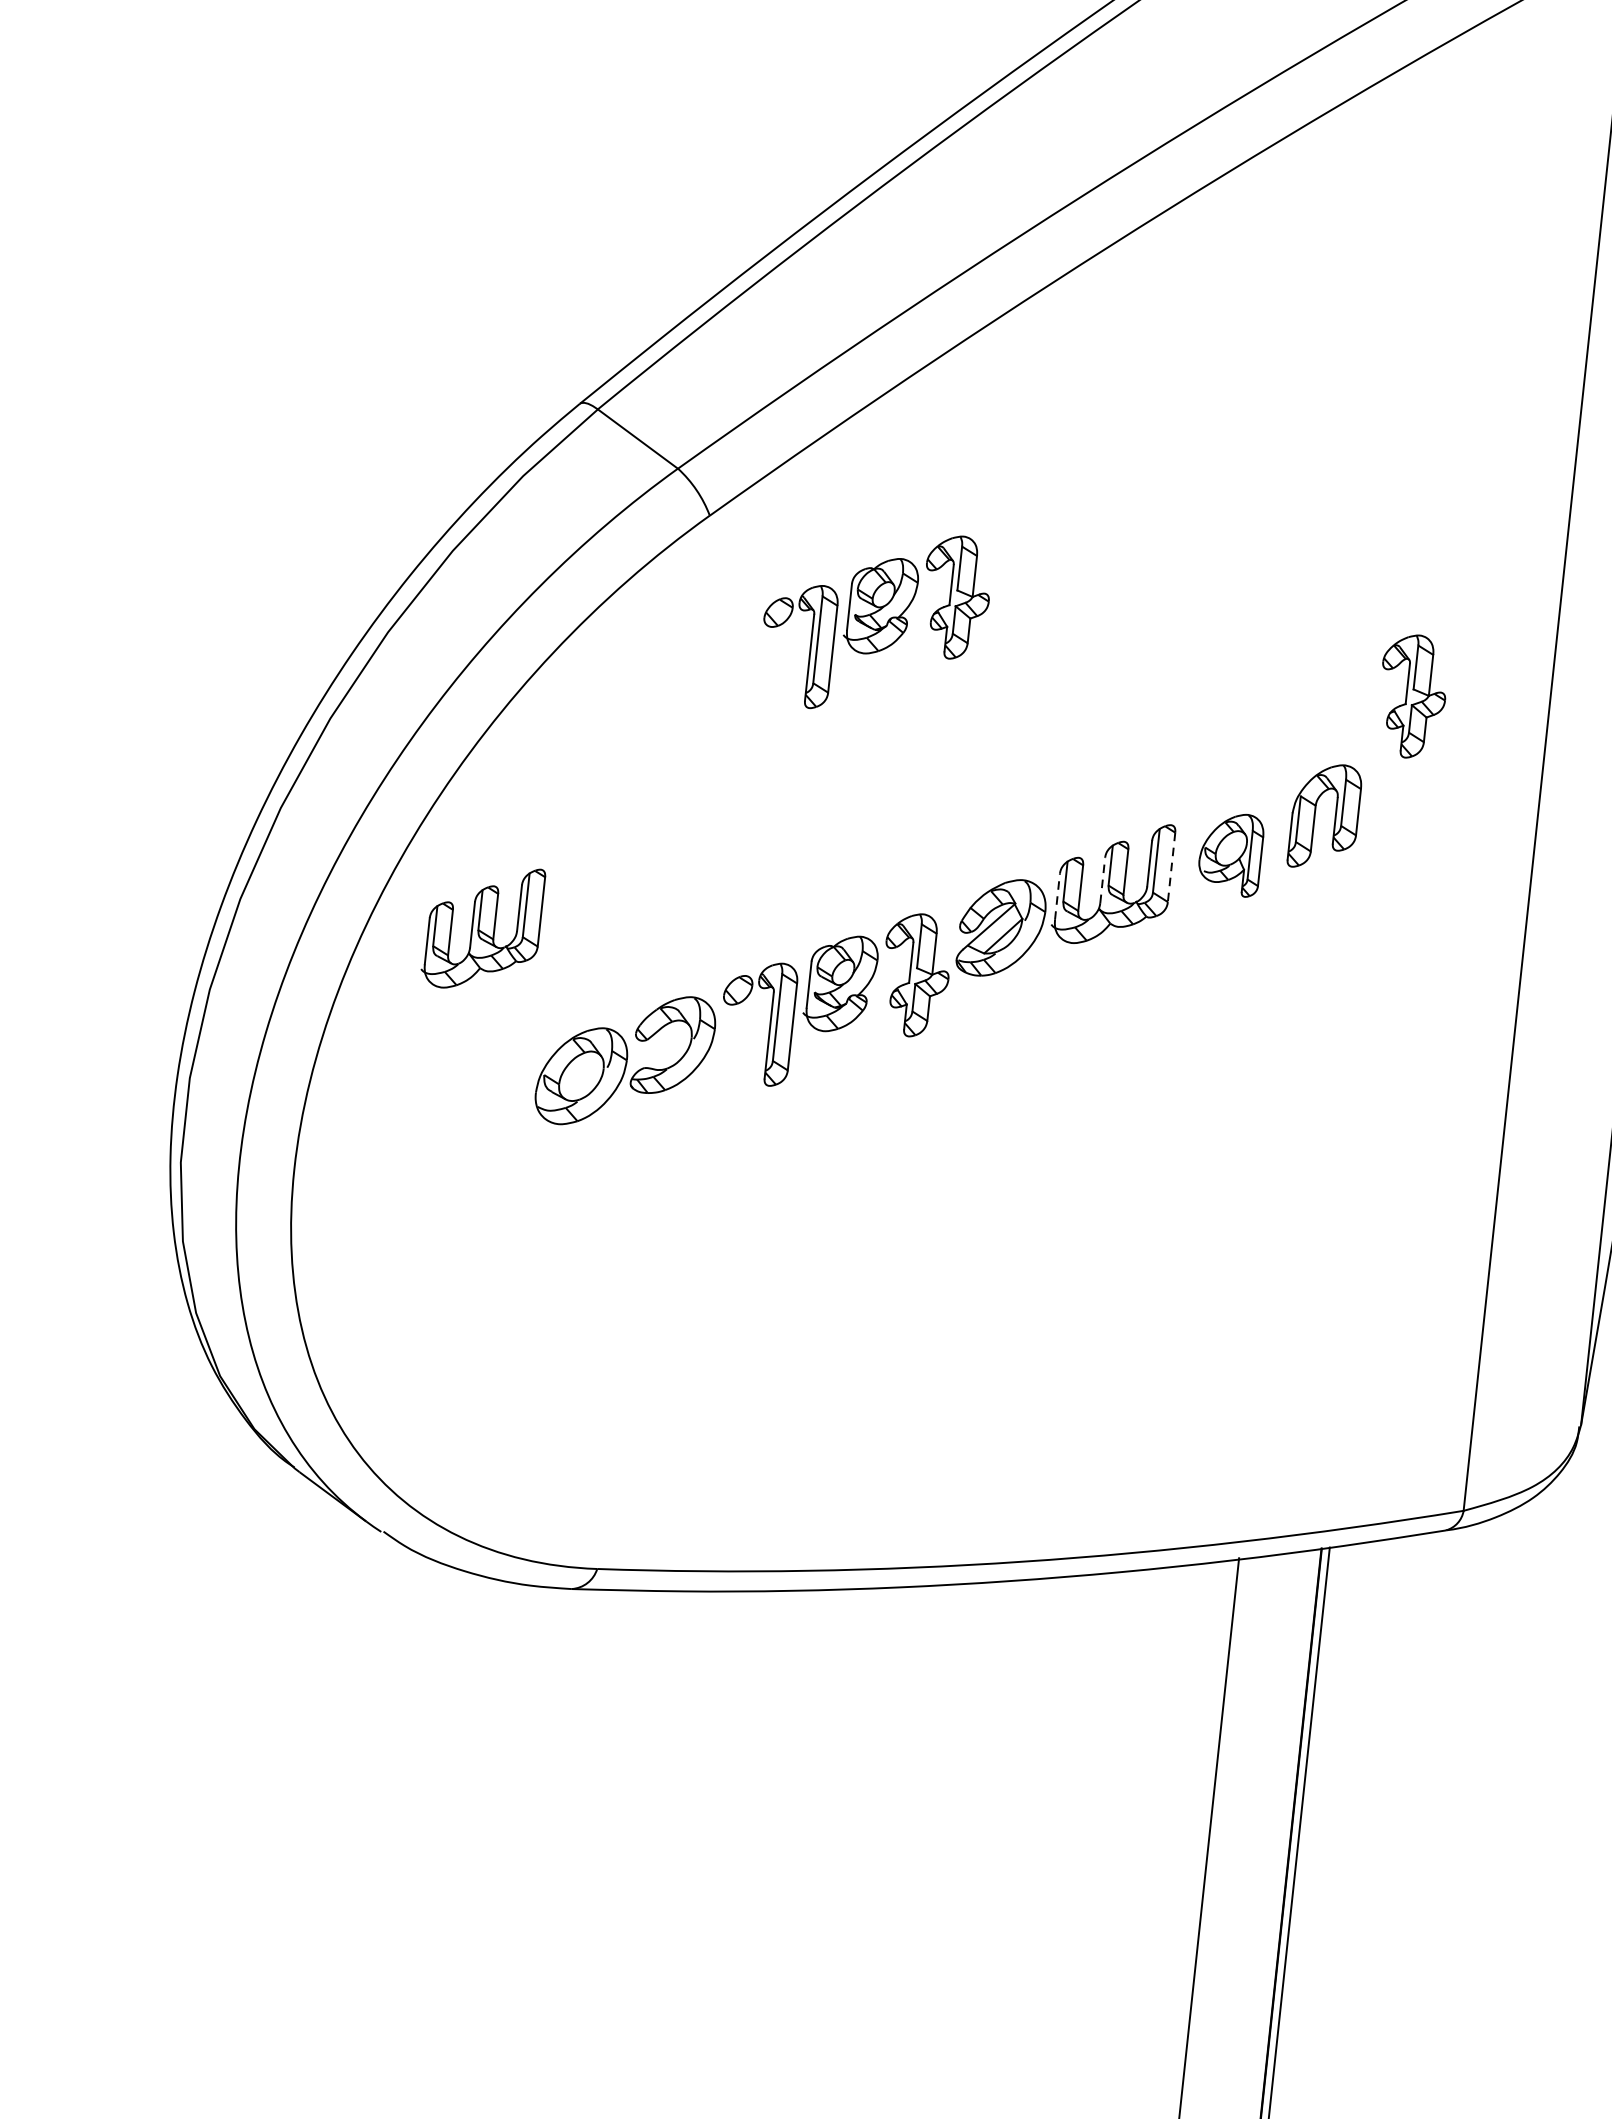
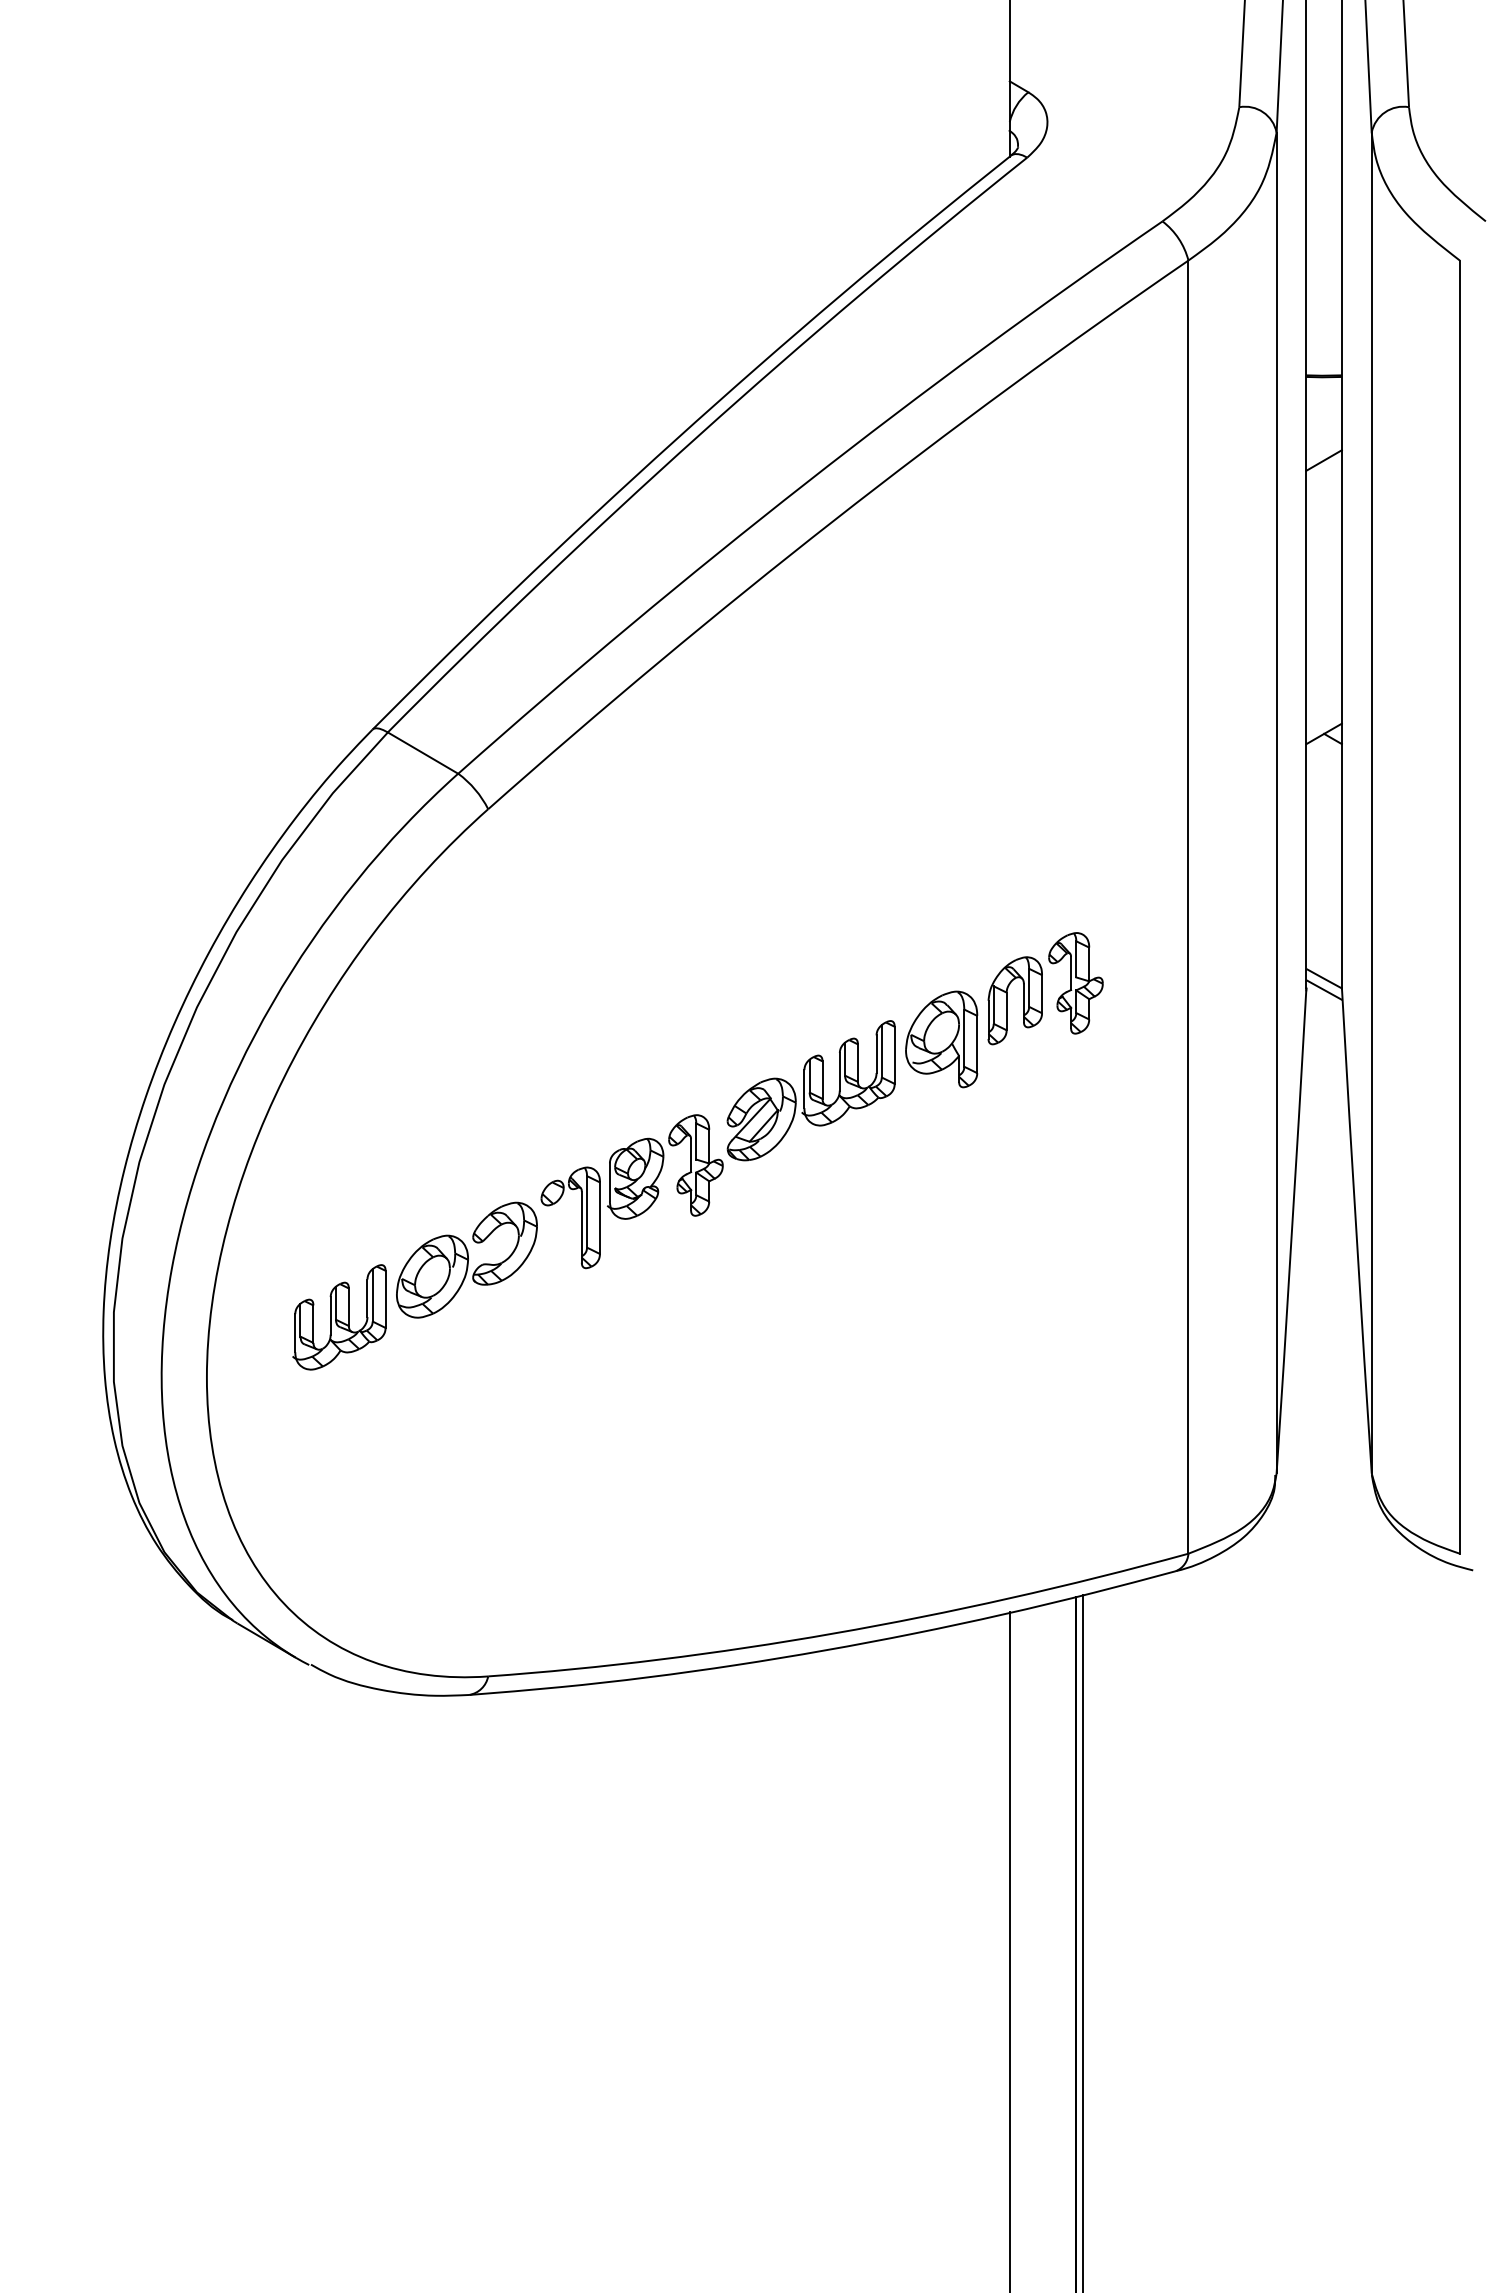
part: (874, 620) -> (631, 880), removed
part: (1411, 696) -> (1075, 983), moved
part: (1230, 854) -> (941, 1039), size x1.43
line: (1171, 867) -> (894, 1055), dashed -> solid
line: (1102, 879) -> (839, 1071), dashed -> solid
line: (1057, 895) -> (804, 1088), dashed -> solid
part: (483, 927) -> (339, 1317), moved

